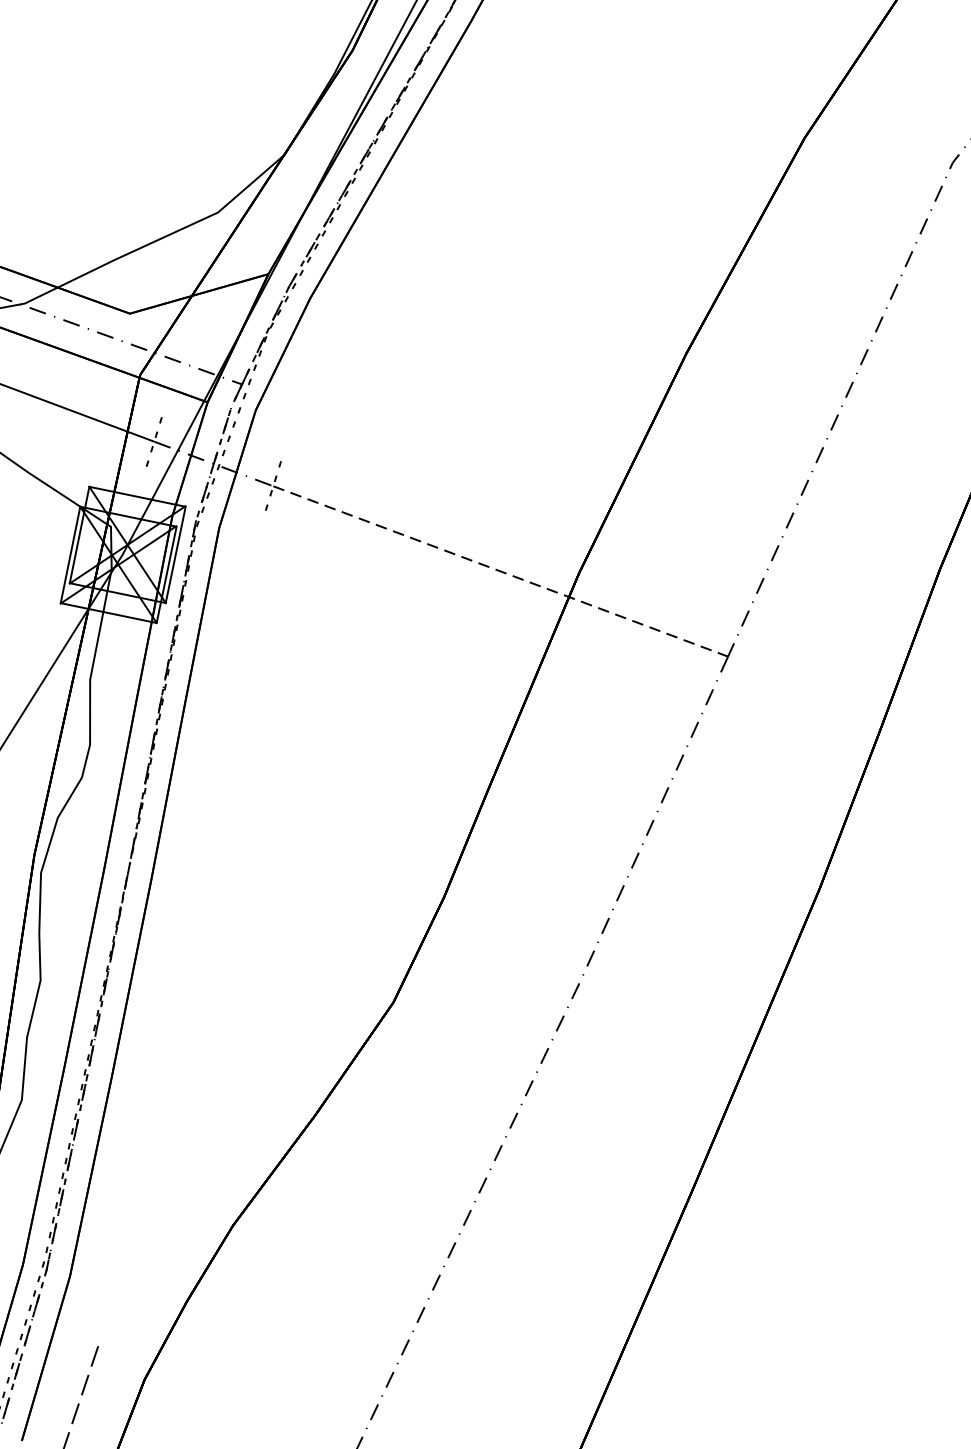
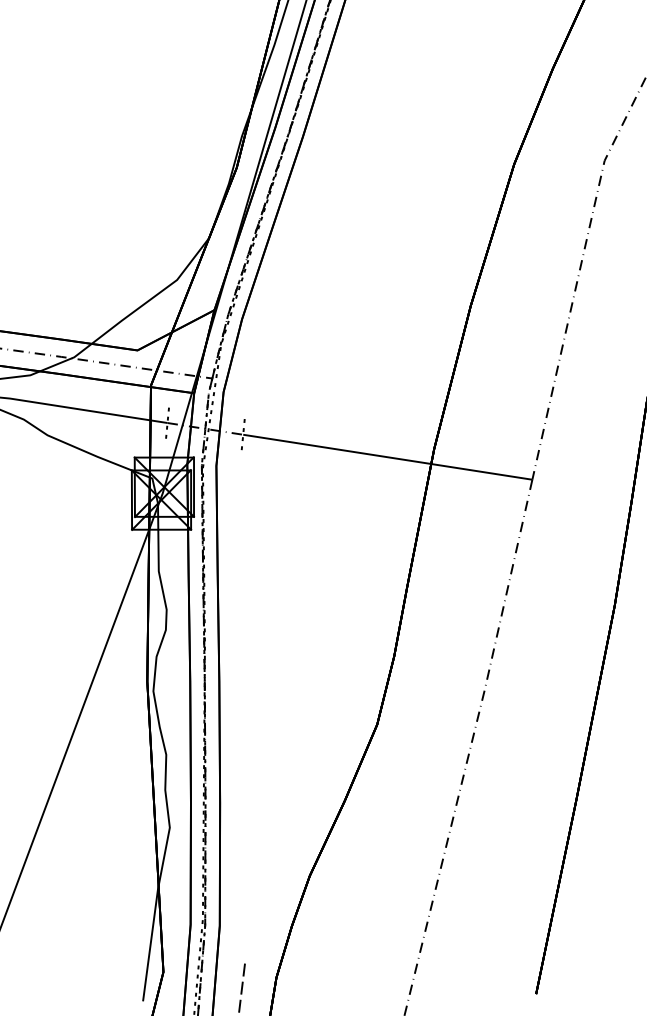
line: (501, 572) -> (388, 457), dashed -> solid

